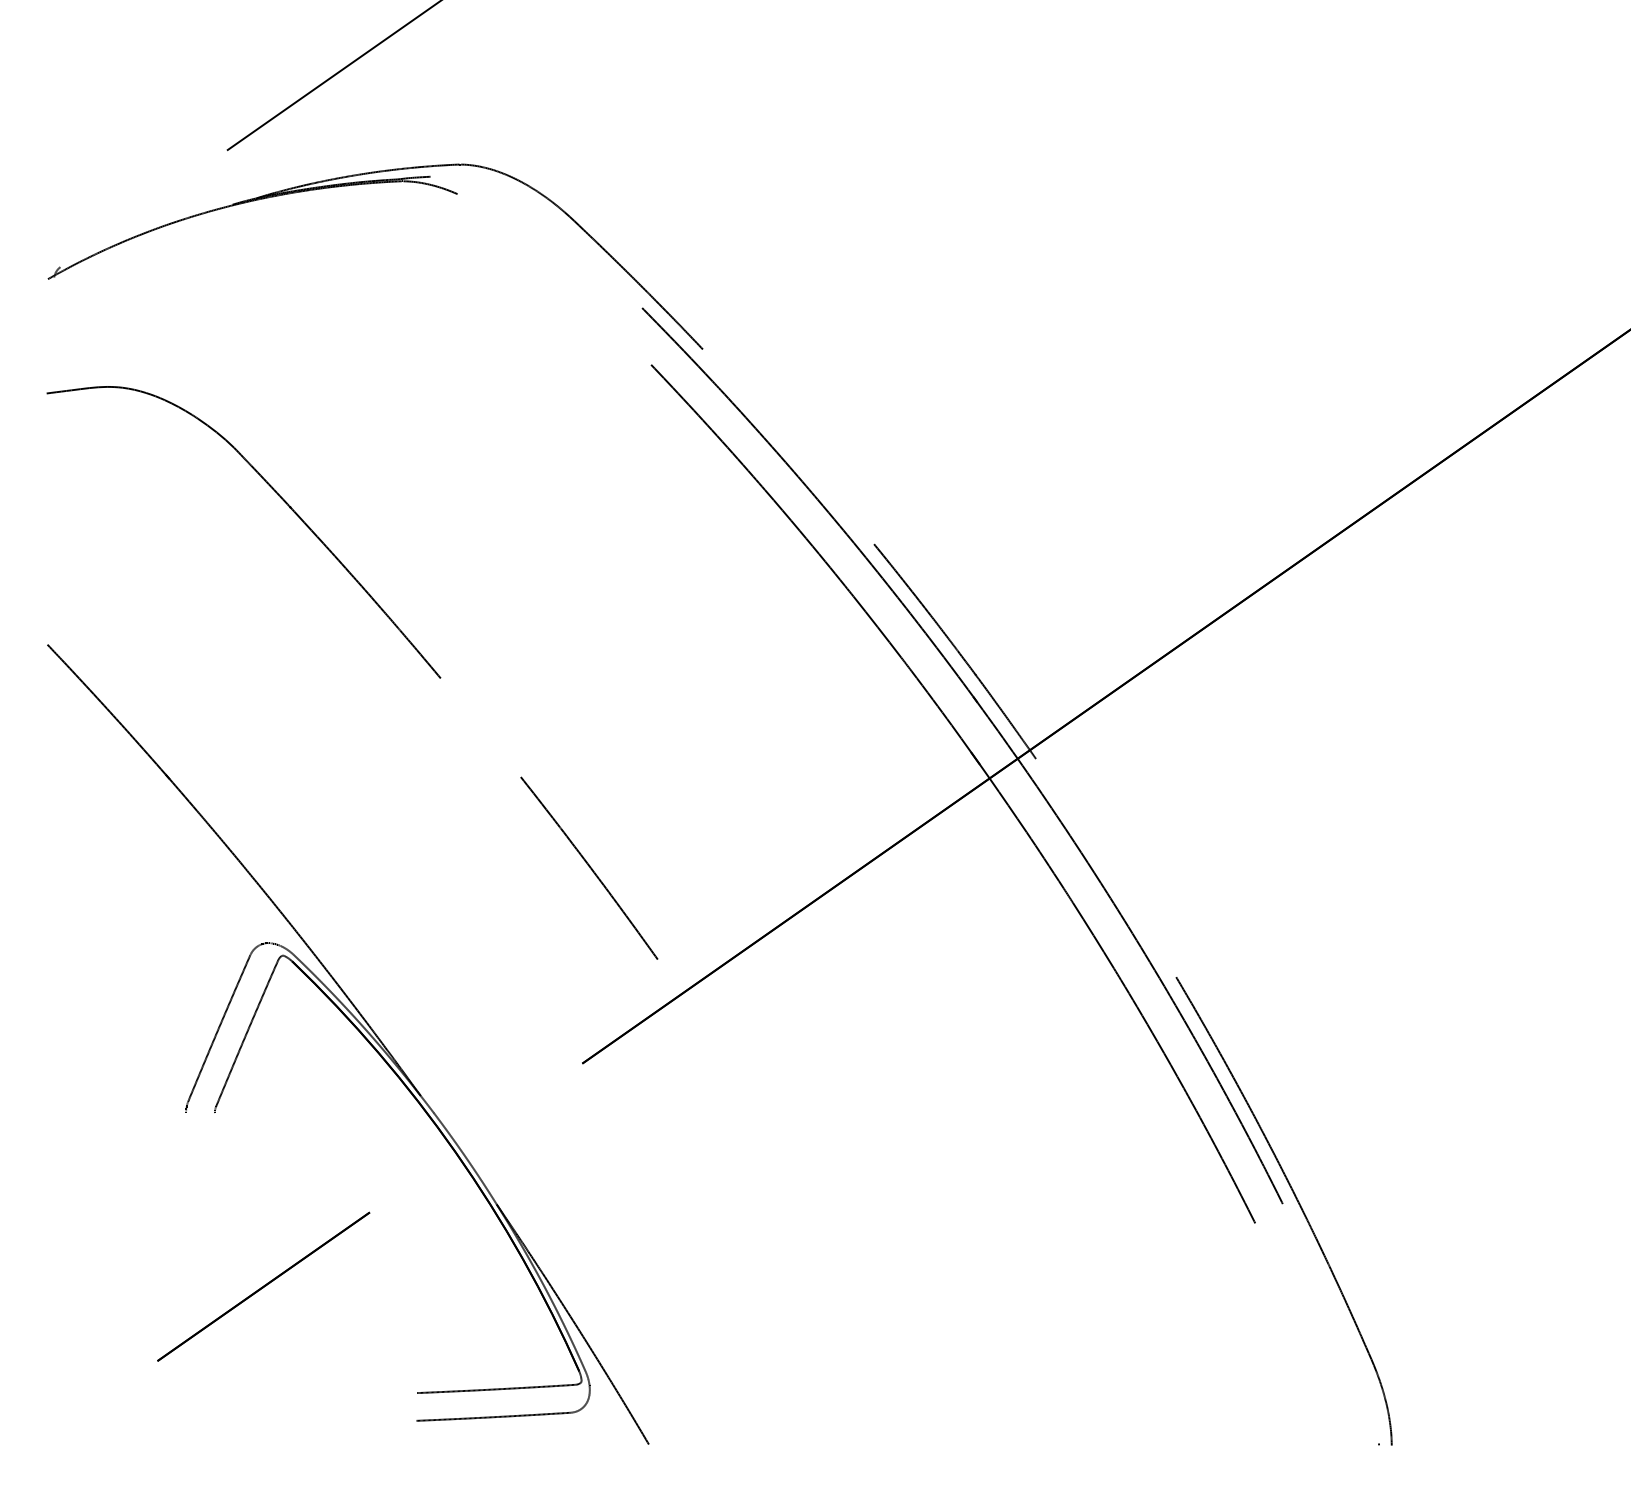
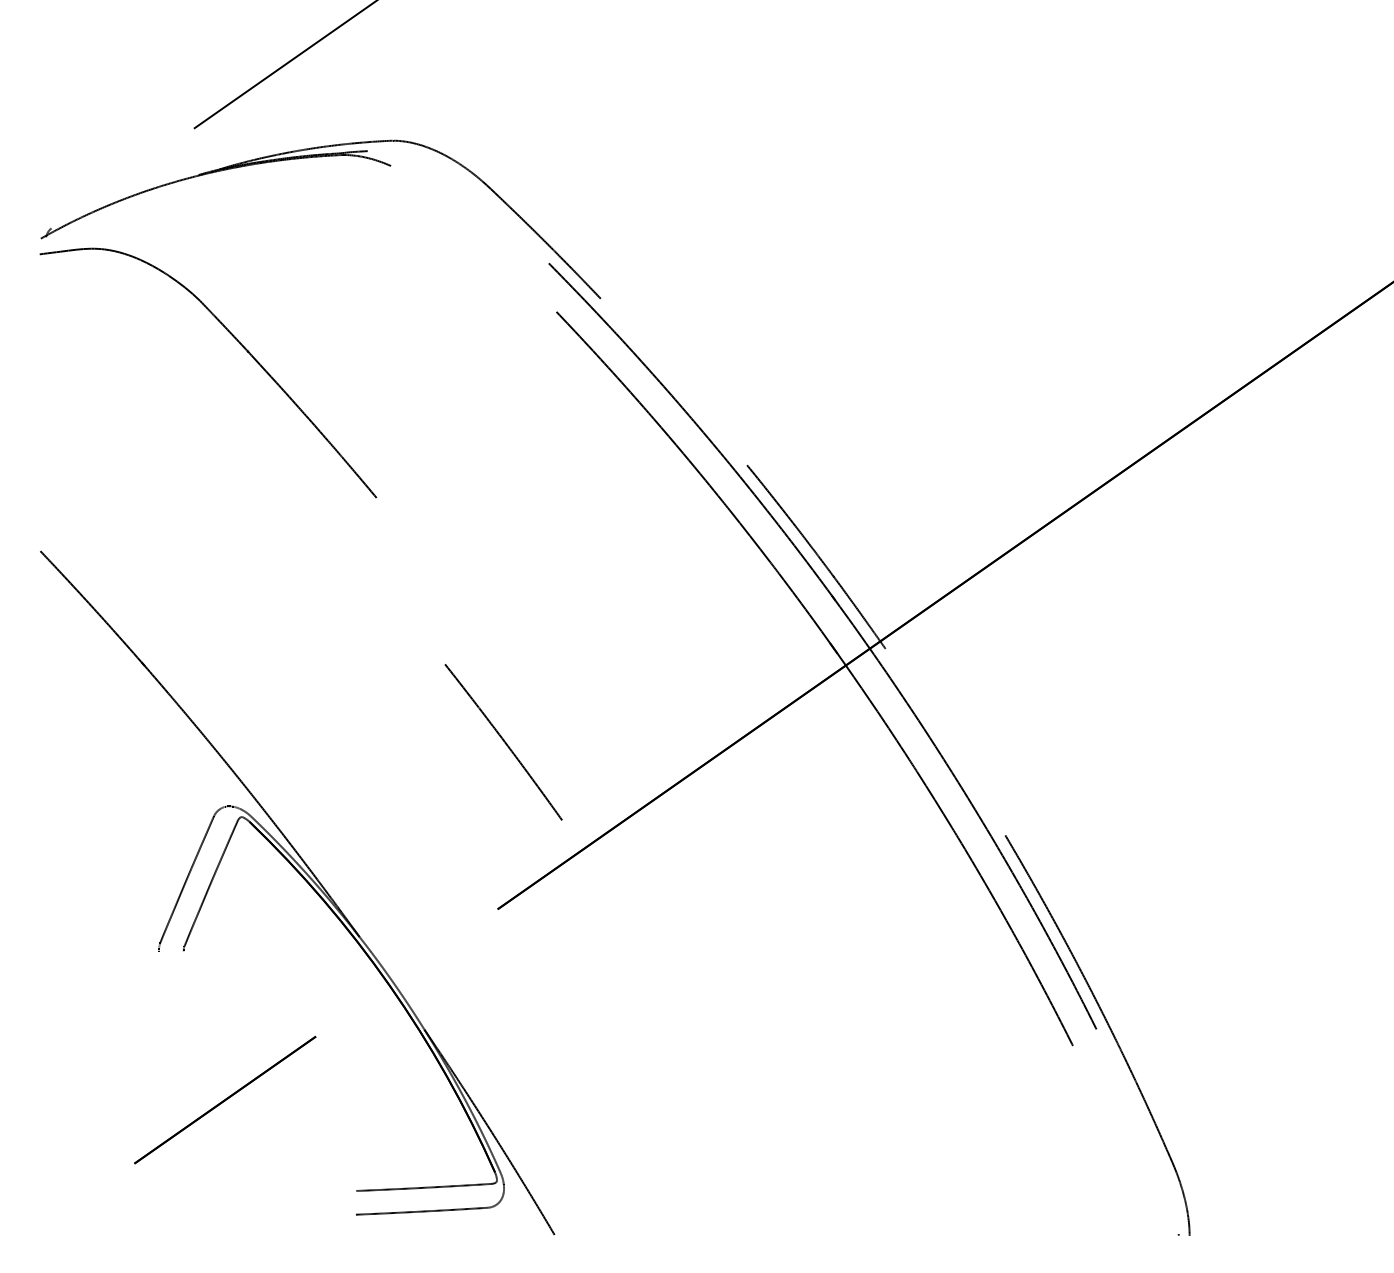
curve: (279, 497) -> (238, 343), moved

